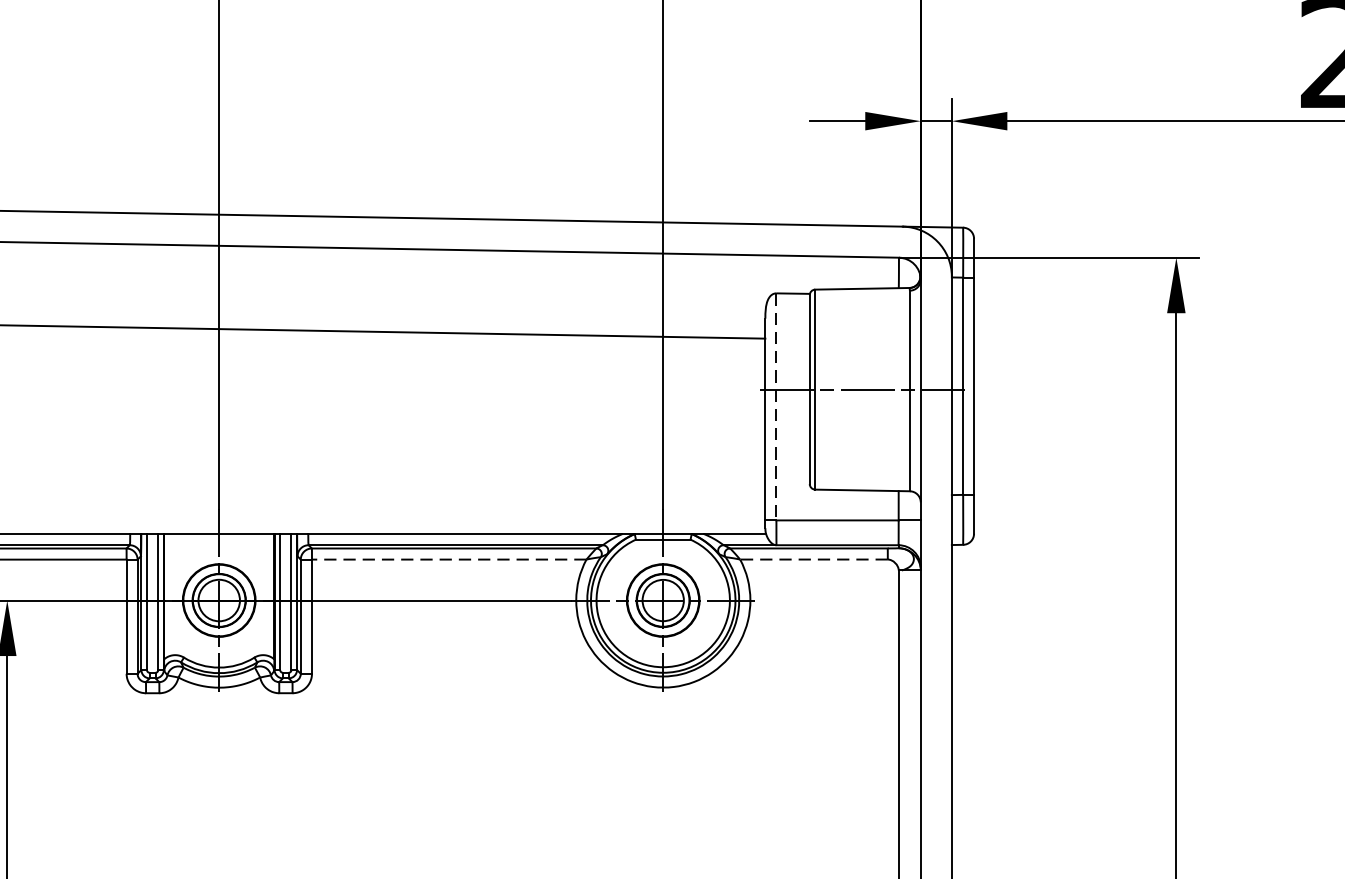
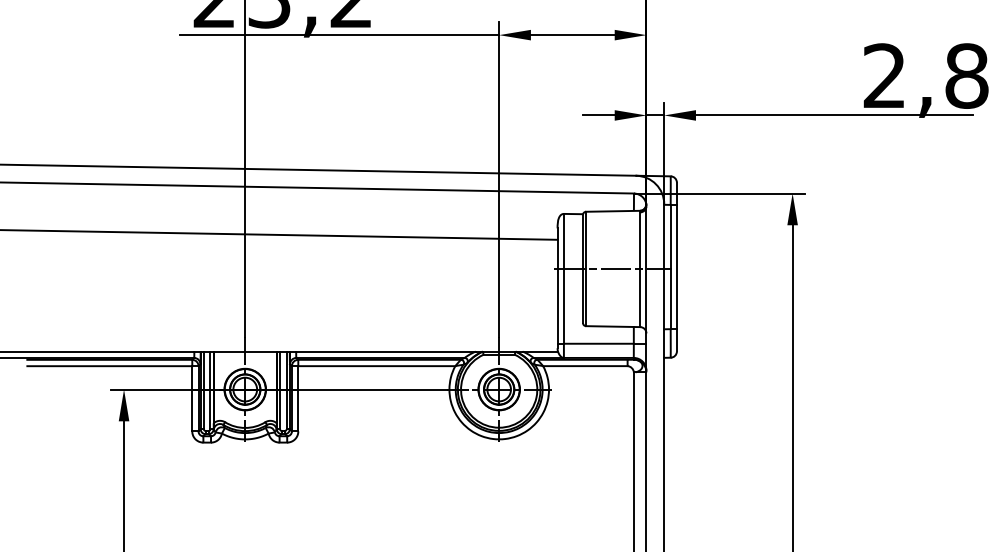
line: (775, 406) -> (563, 278), dashed -> solid
line: (448, 560) -> (376, 366), dashed -> solid
line: (812, 560) -> (584, 366), dashed -> solid

